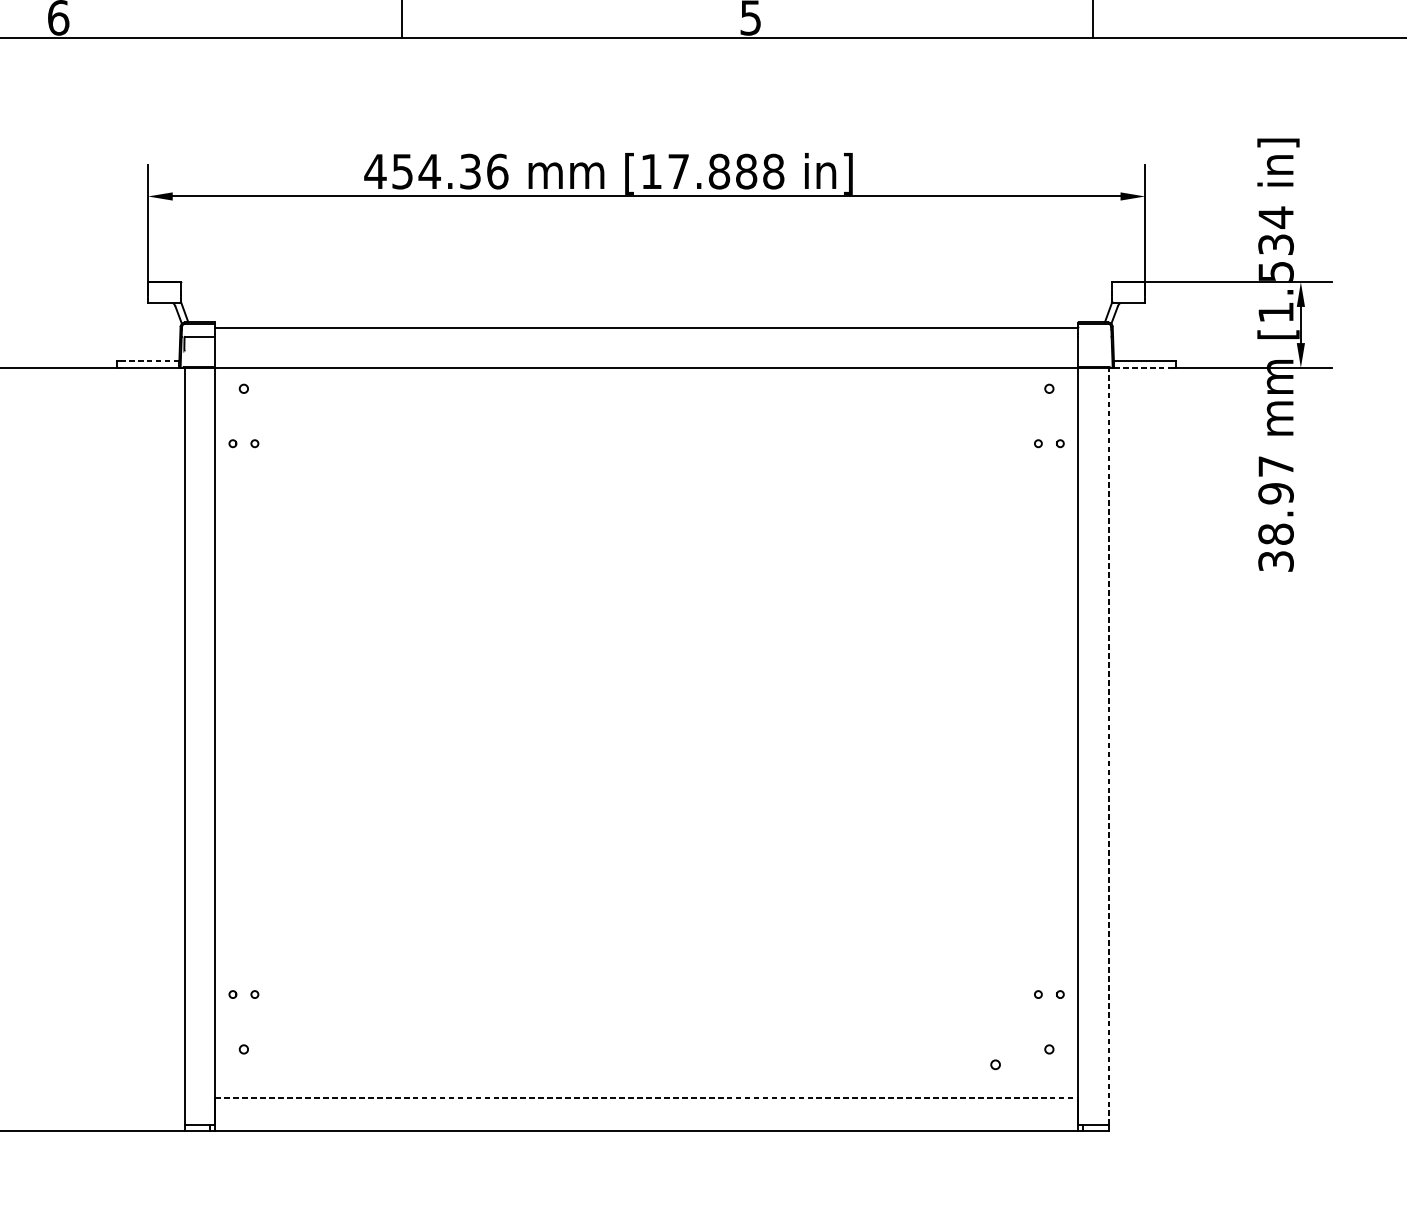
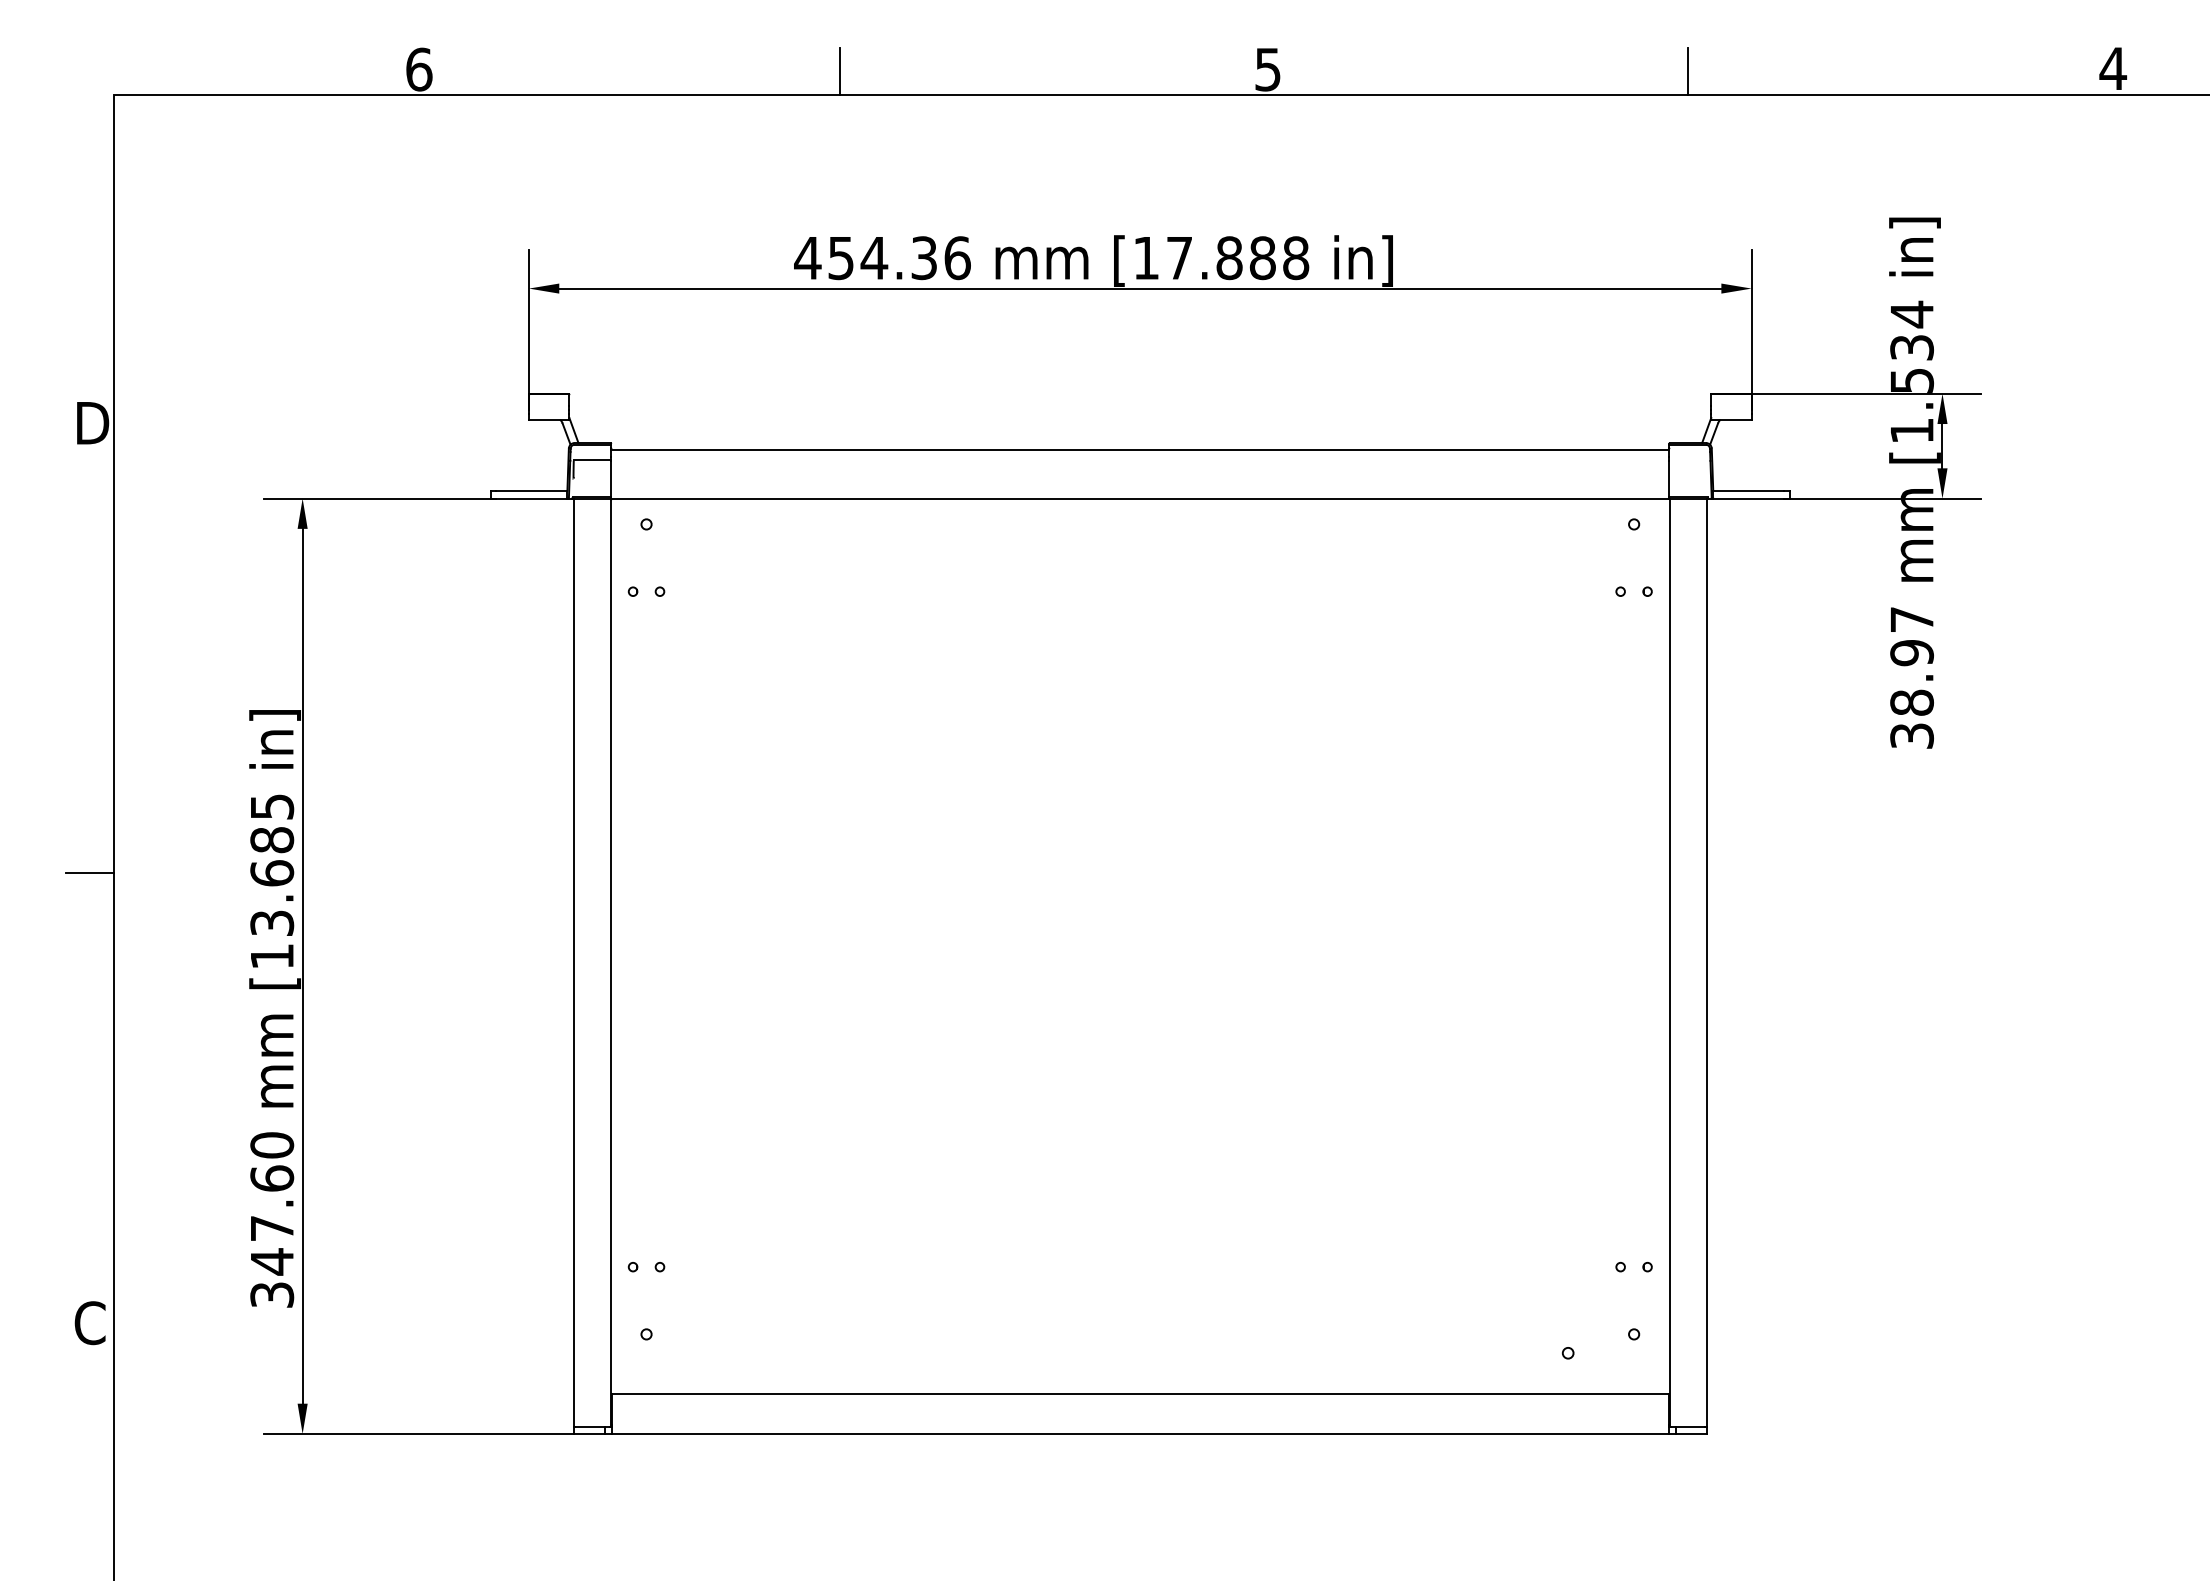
line: (150, 361) -> (531, 490), dashed -> solid
line: (1142, 367) -> (1748, 498), dashed -> solid
line: (1108, 746) -> (1706, 962), dashed -> solid
line: (646, 1097) -> (1140, 1393), dashed -> solid

